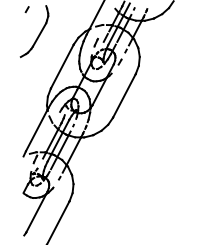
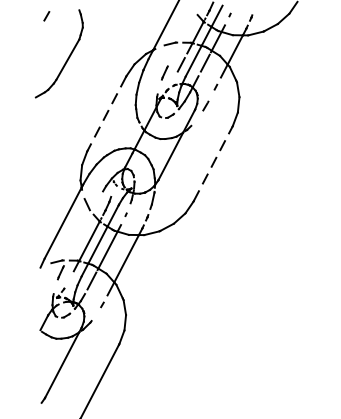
line: (62, 66) -> (107, 113), solid -> dashed
line: (124, 95) -> (213, 163), solid -> dashed

